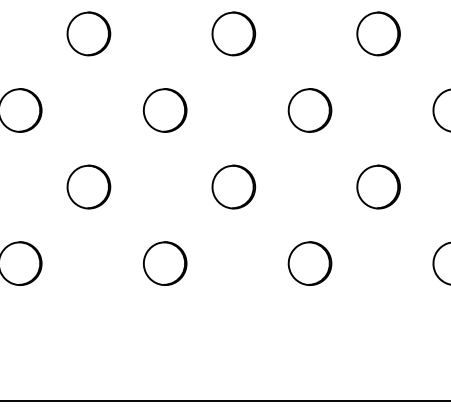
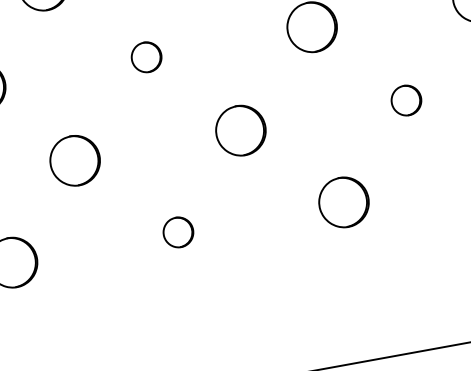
part: (165, 110) -> (146, 57), size x0.6
part: (378, 186) -> (406, 99), size x0.6
part: (165, 263) -> (178, 232), size x0.6

